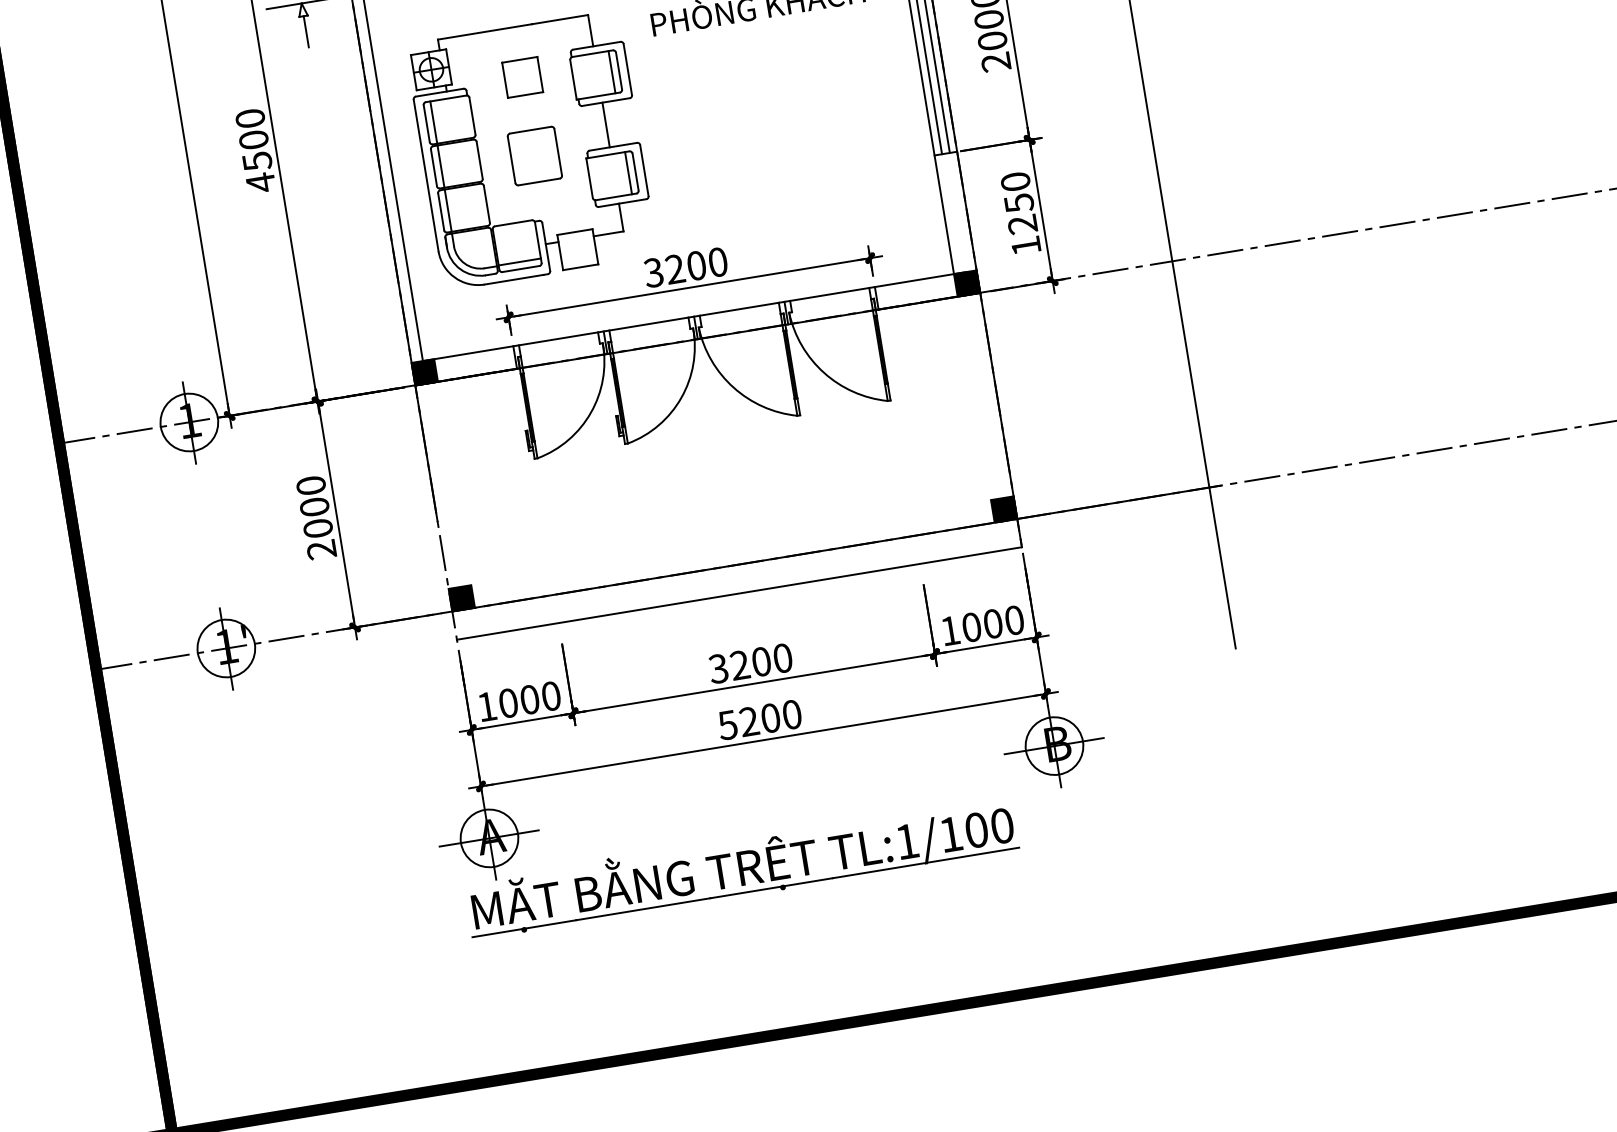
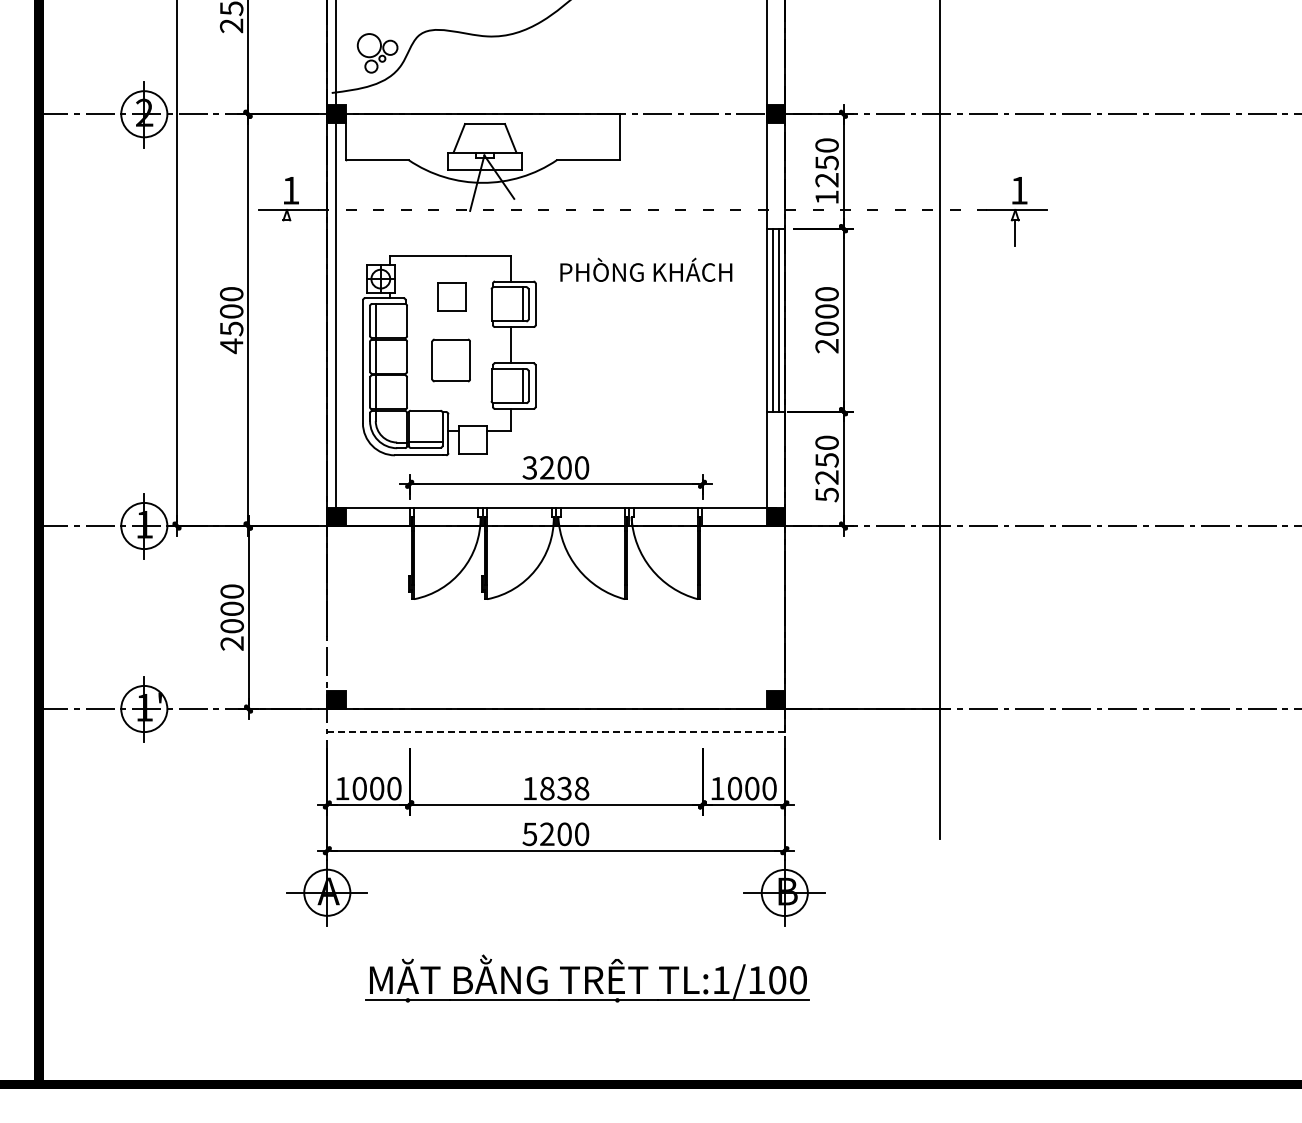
line: (305, 31) -> (286, 232), removed
text: (1025, 245) -> (826, 494), 1250 -> 5250
line: (739, 592) -> (556, 731), solid -> dashed
text: (750, 663) -> (555, 788), 3200 -> 1838
part: (741, 866) -> (587, 978), moved

